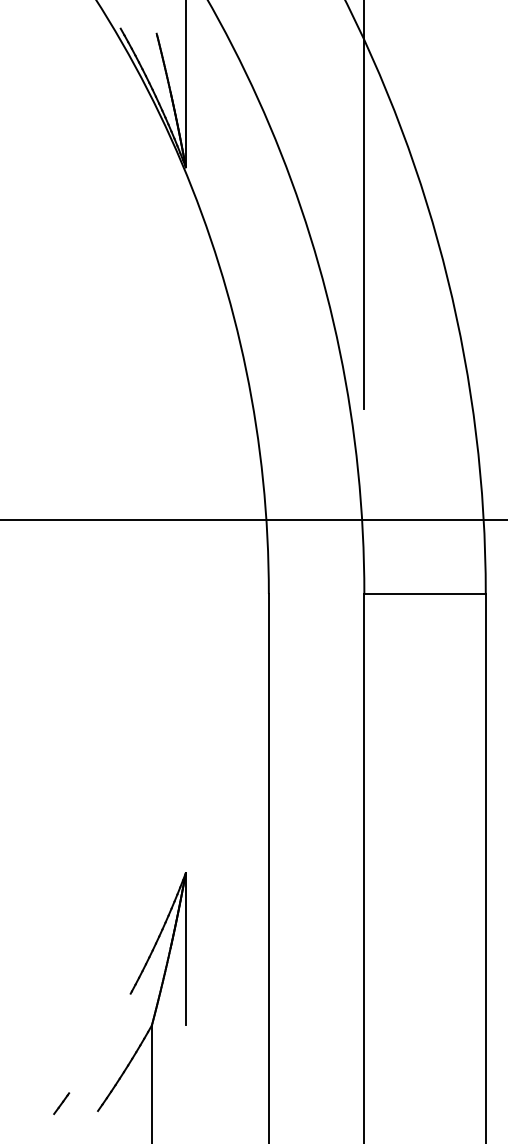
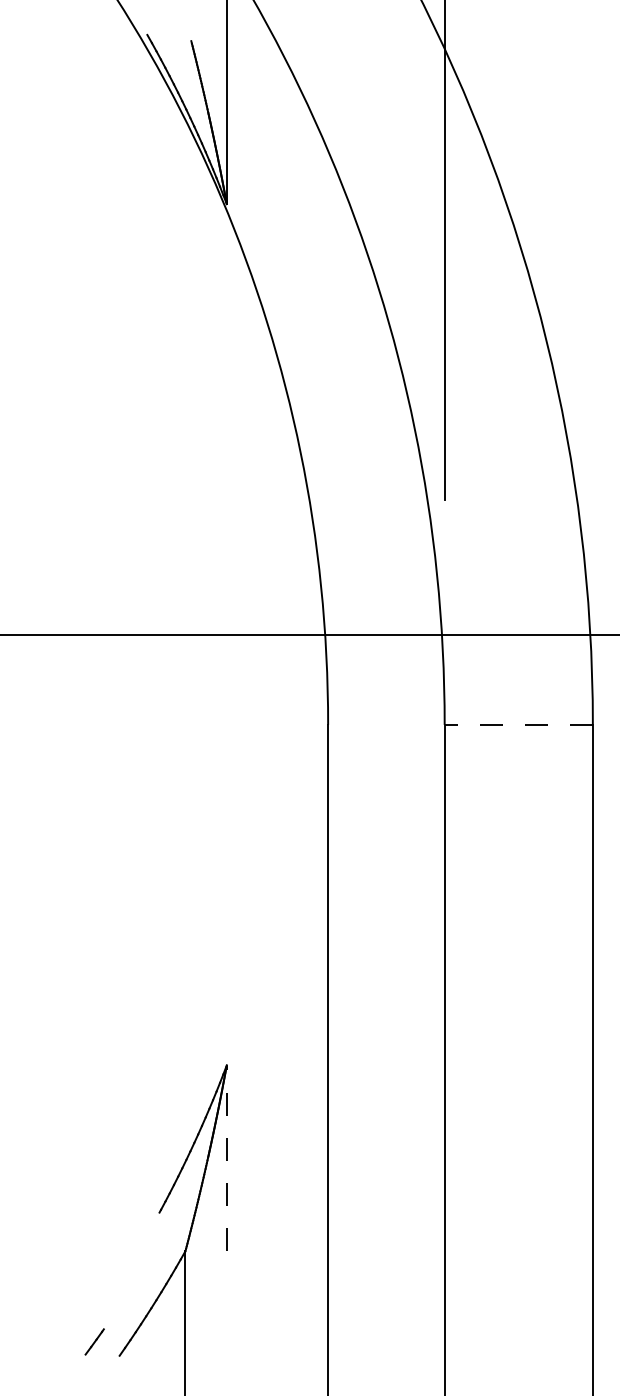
line: (425, 594) -> (519, 725), solid -> dashed
line: (185, 948) -> (226, 1157), solid -> dashed
line: (61, 1103) -> (94, 1341), moved

